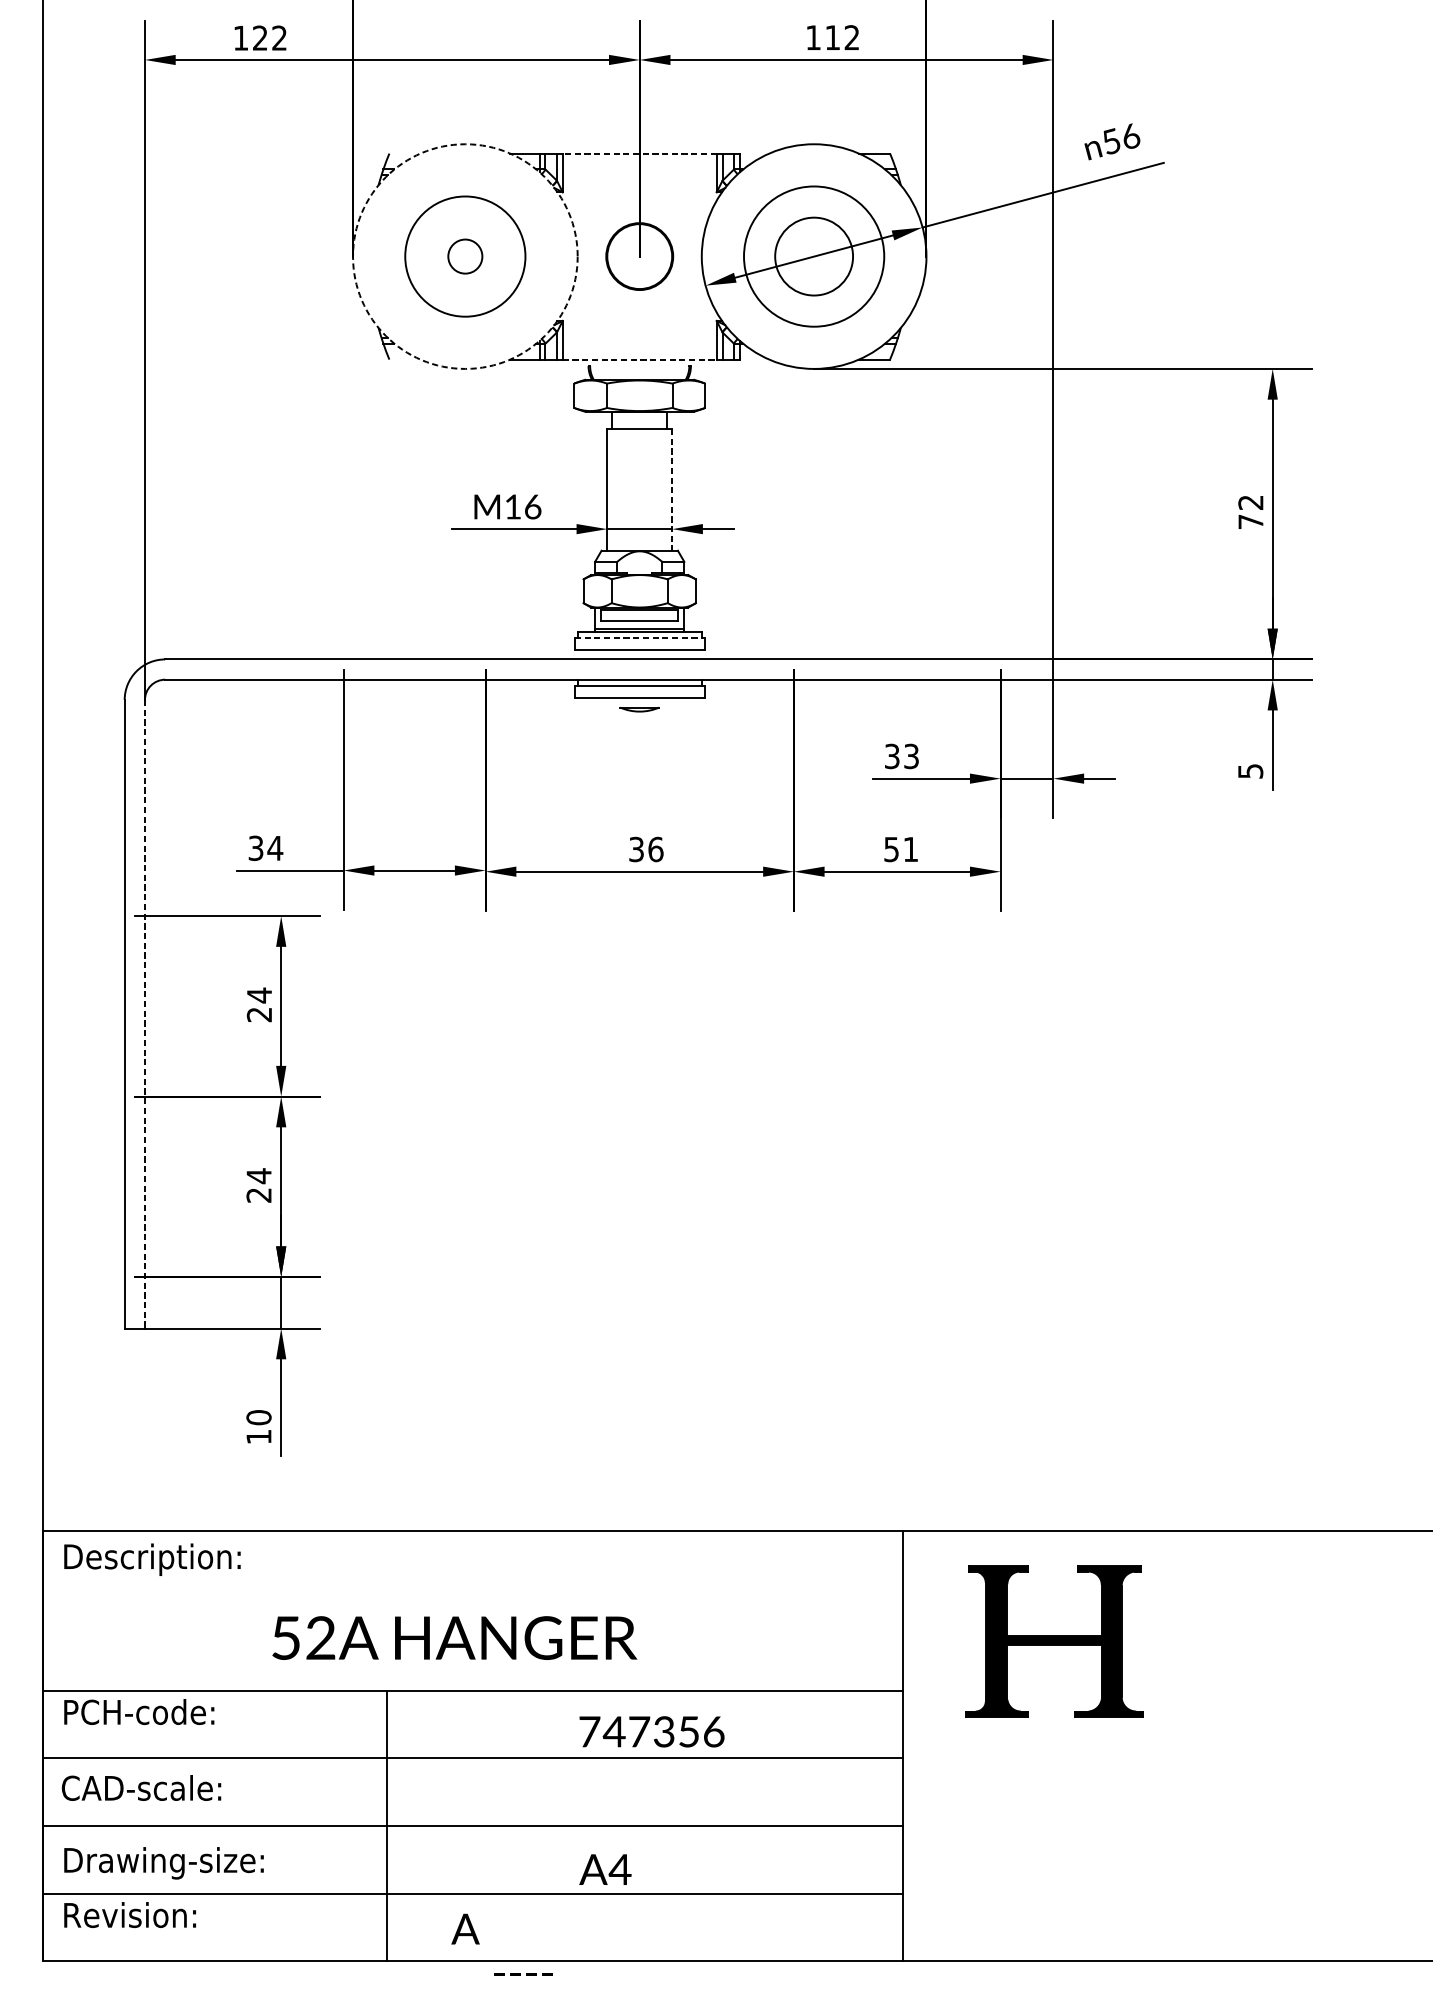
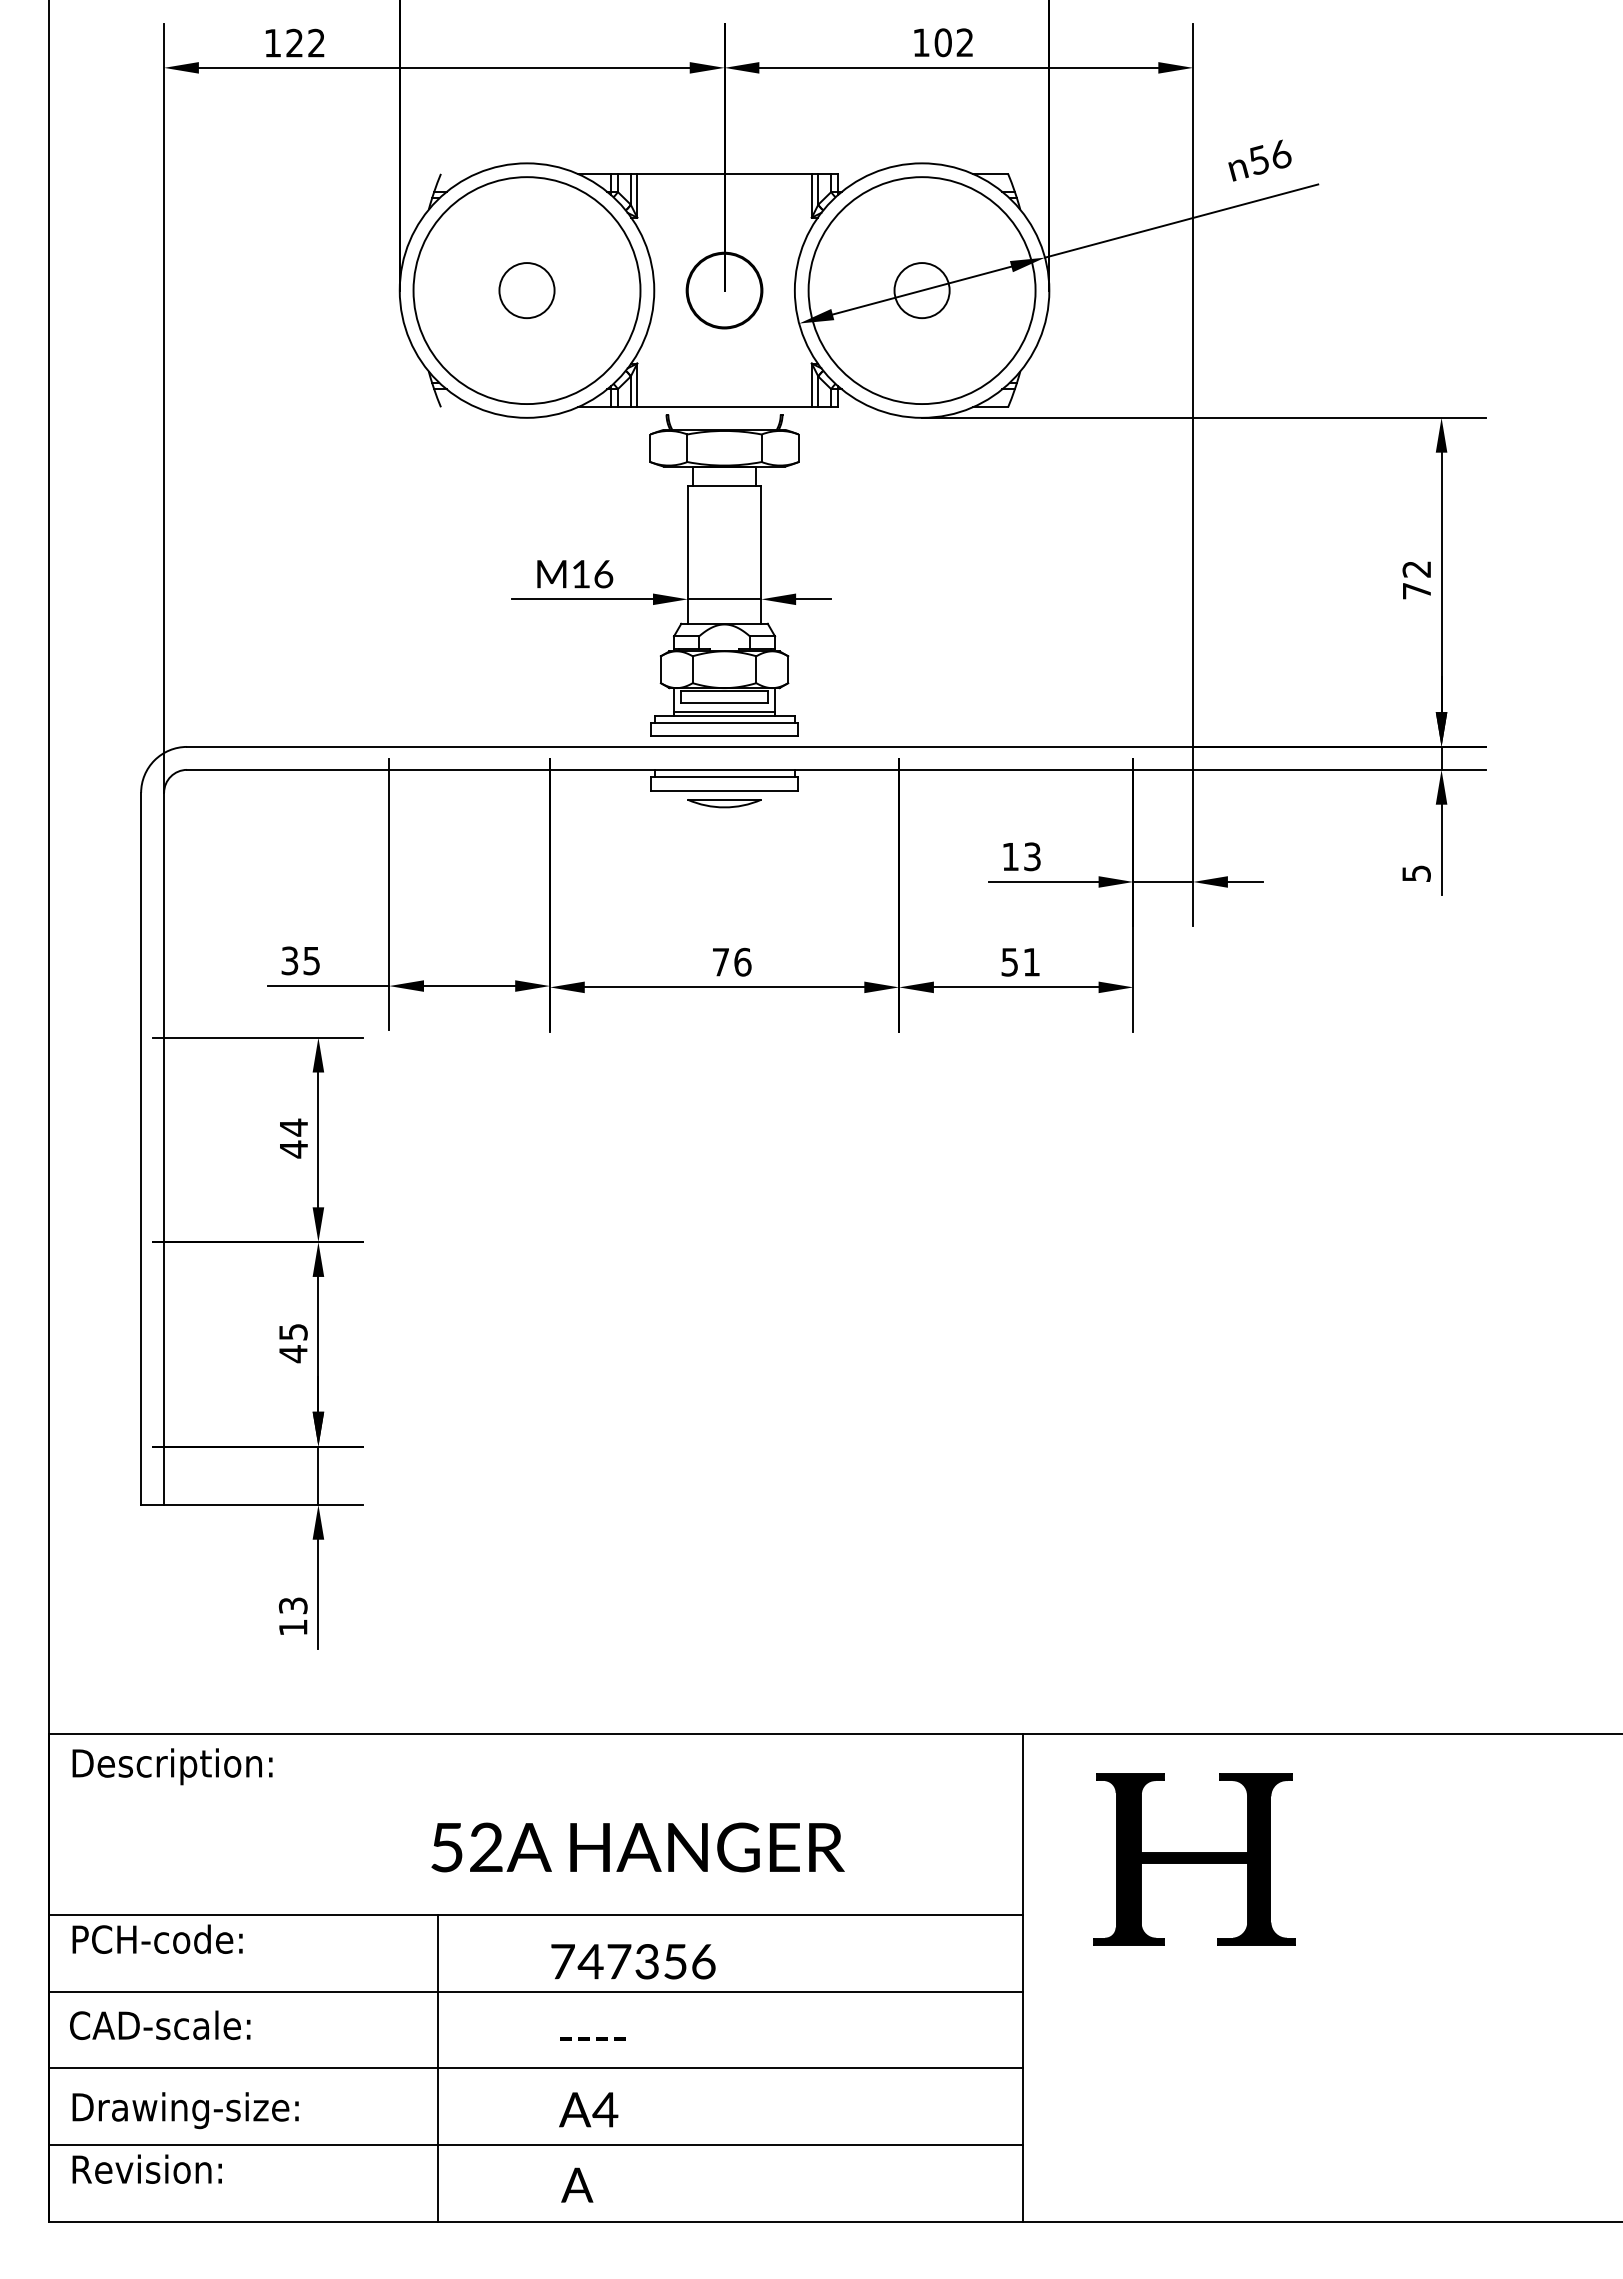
text: (832, 37) -> (942, 42), 112 -> 102
line: (639, 153) -> (724, 173), dashed -> solid
circle: (464, 256) -> (526, 290), dashed -> solid
circle: (464, 256) -> (526, 290), size x1.43
circle: (464, 256) -> (526, 290), size x1.67
circle: (813, 256) -> (921, 290), size x0.62
circle: (813, 256) -> (921, 290), size x1.43
line: (640, 359) -> (725, 407), dashed -> solid
line: (672, 489) -> (761, 554), dashed -> solid
line: (639, 637) -> (724, 722), dashed -> solid
part: (639, 709) -> (724, 803), size x1.67
text: (892, 756) -> (1010, 856), 33 -> 13
text: (275, 848) -> (311, 961), 34 -> 35
text: (636, 848) -> (720, 961), 36 -> 76
line: (145, 1014) -> (164, 1149), dashed -> solid
text: (259, 1014) -> (293, 1149), 24 -> 44
text: (259, 1186) -> (293, 1343), 24 -> 45
text: (259, 1417) -> (293, 1605), 10 -> 13
text: (454, 1638) -> (637, 1847), moved
text: (652, 1731) -> (633, 1961), moved
text: (605, 1869) -> (588, 2109), moved
text: (465, 1928) -> (577, 2184), moved
text: (523, 1974) -> (592, 2038), moved

